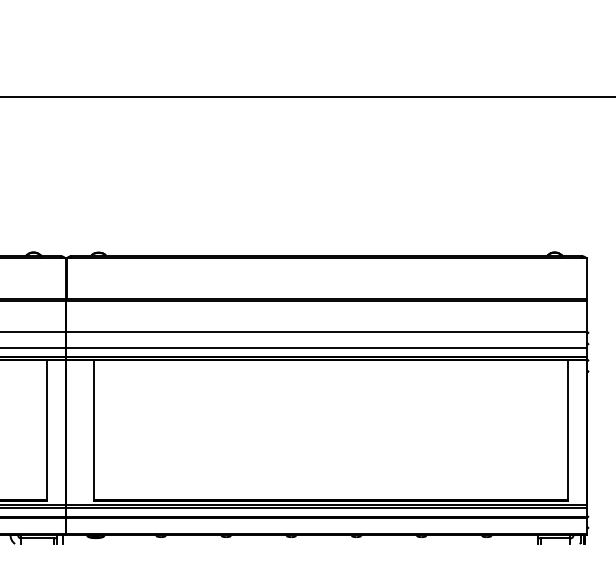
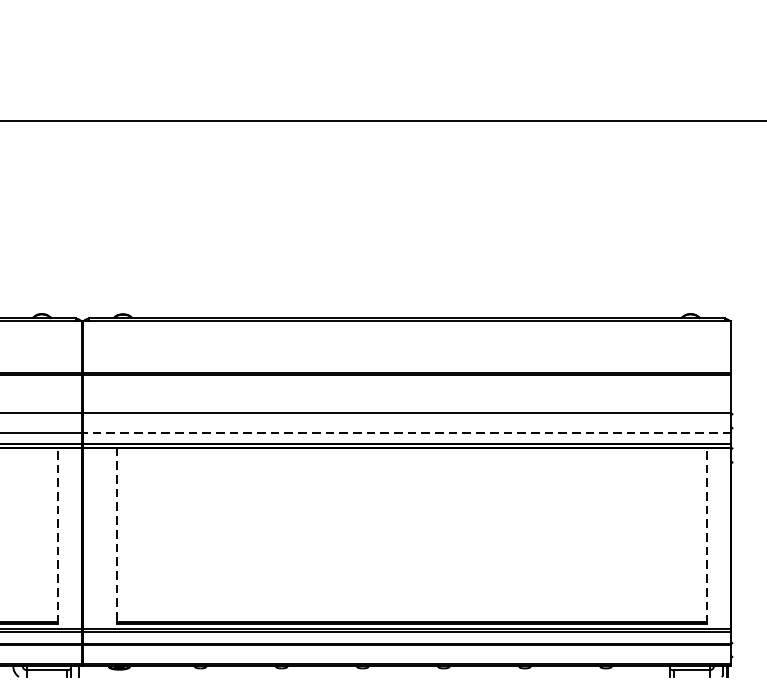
line: (326, 348) -> (406, 433), solid -> dashed
line: (46, 430) -> (58, 535), solid -> dashed
line: (94, 430) -> (117, 535), solid -> dashed
line: (567, 430) -> (706, 535), solid -> dashed

